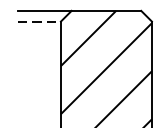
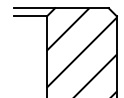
line: (40, 21) -> (31, 16), dashed -> solid

